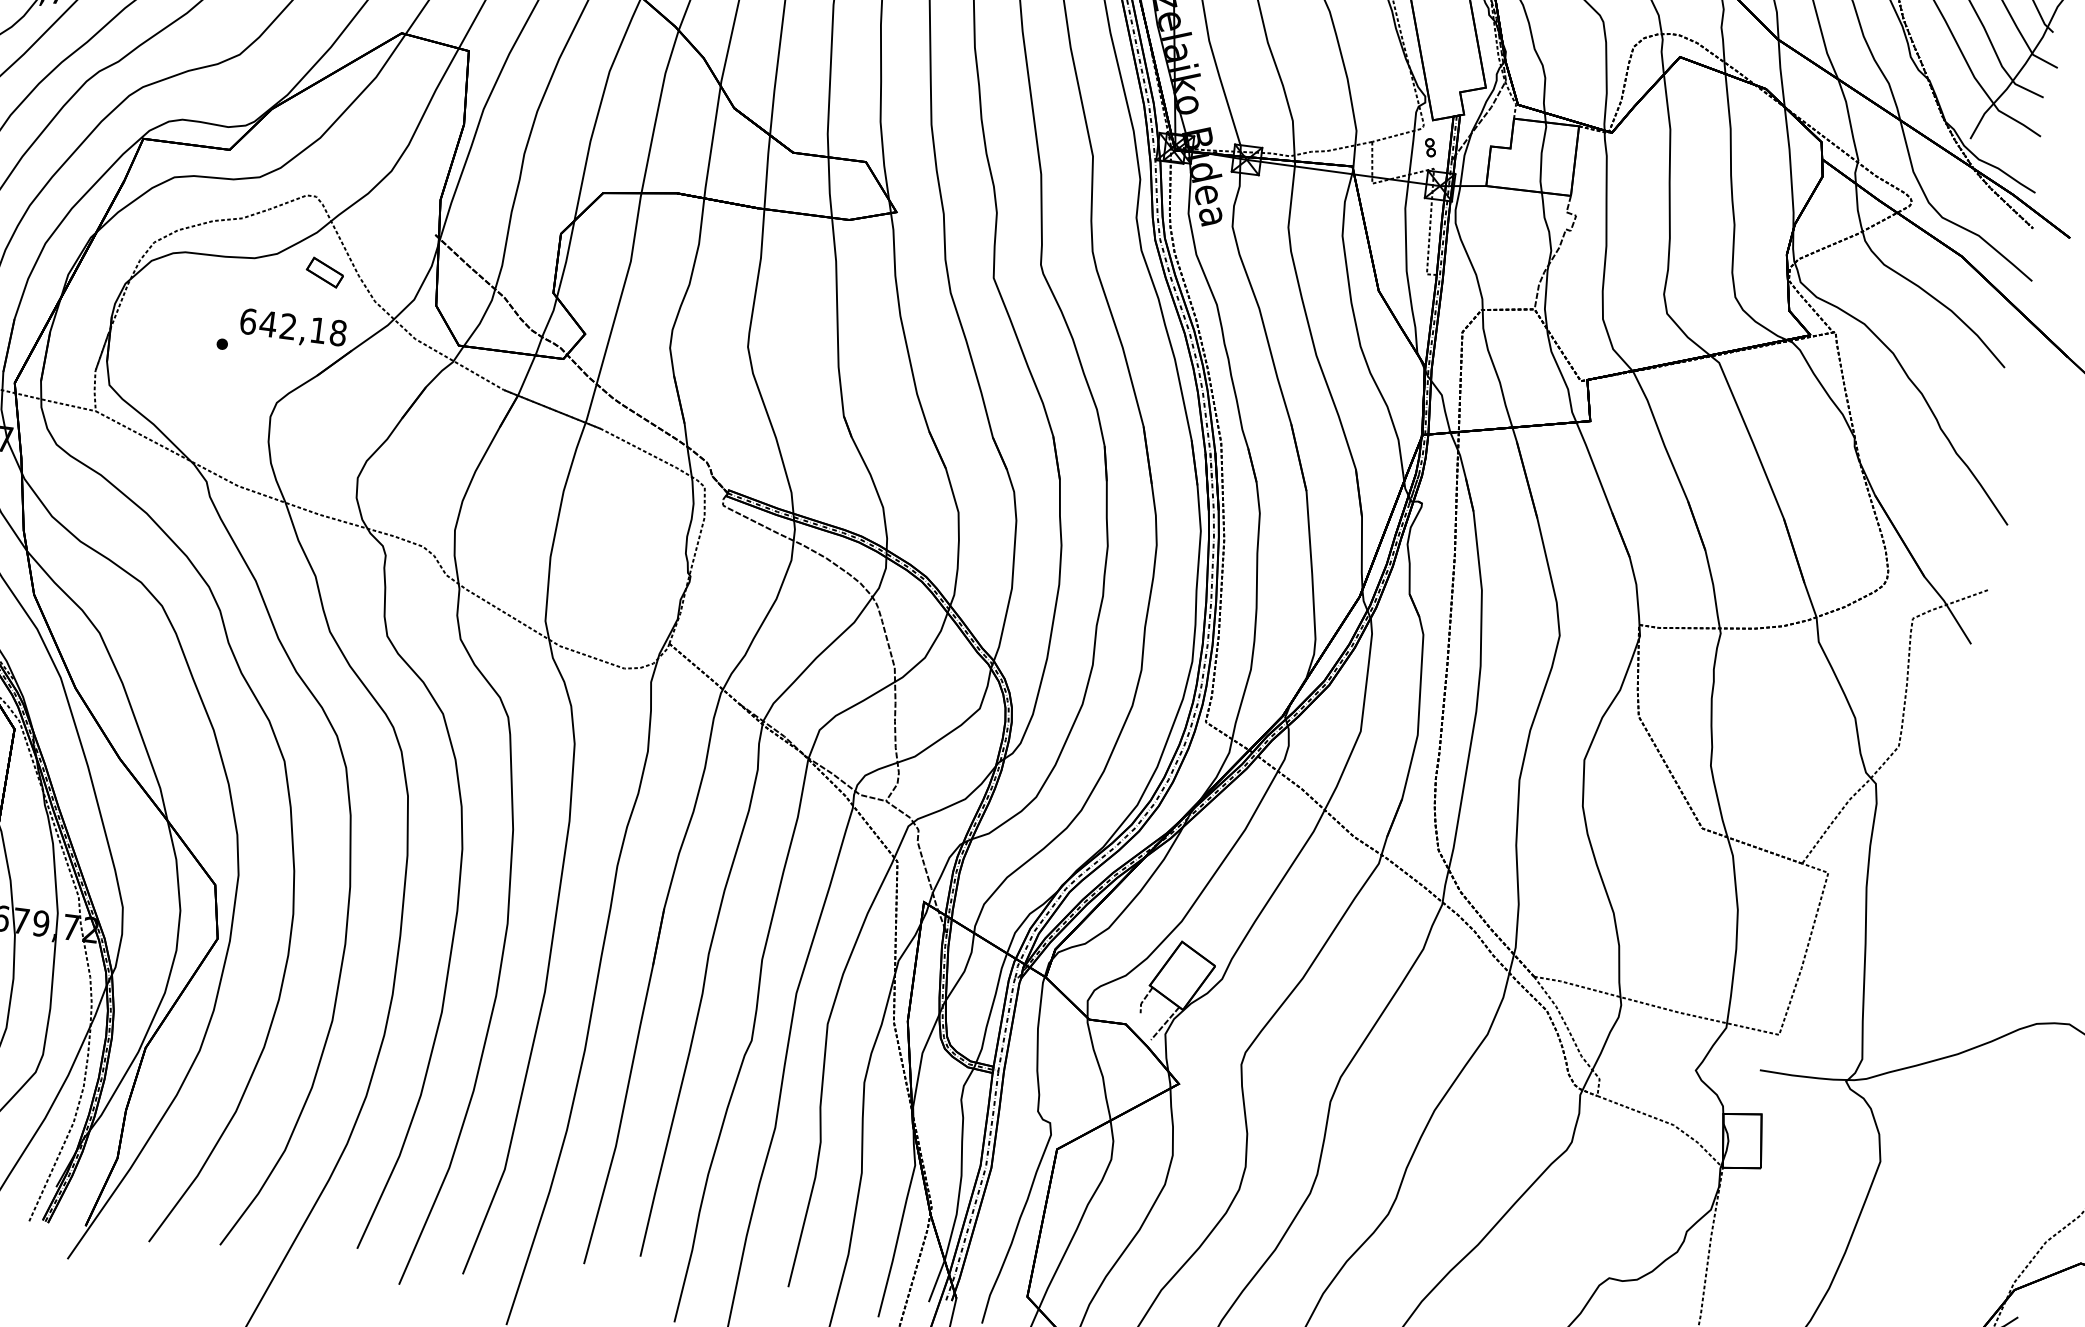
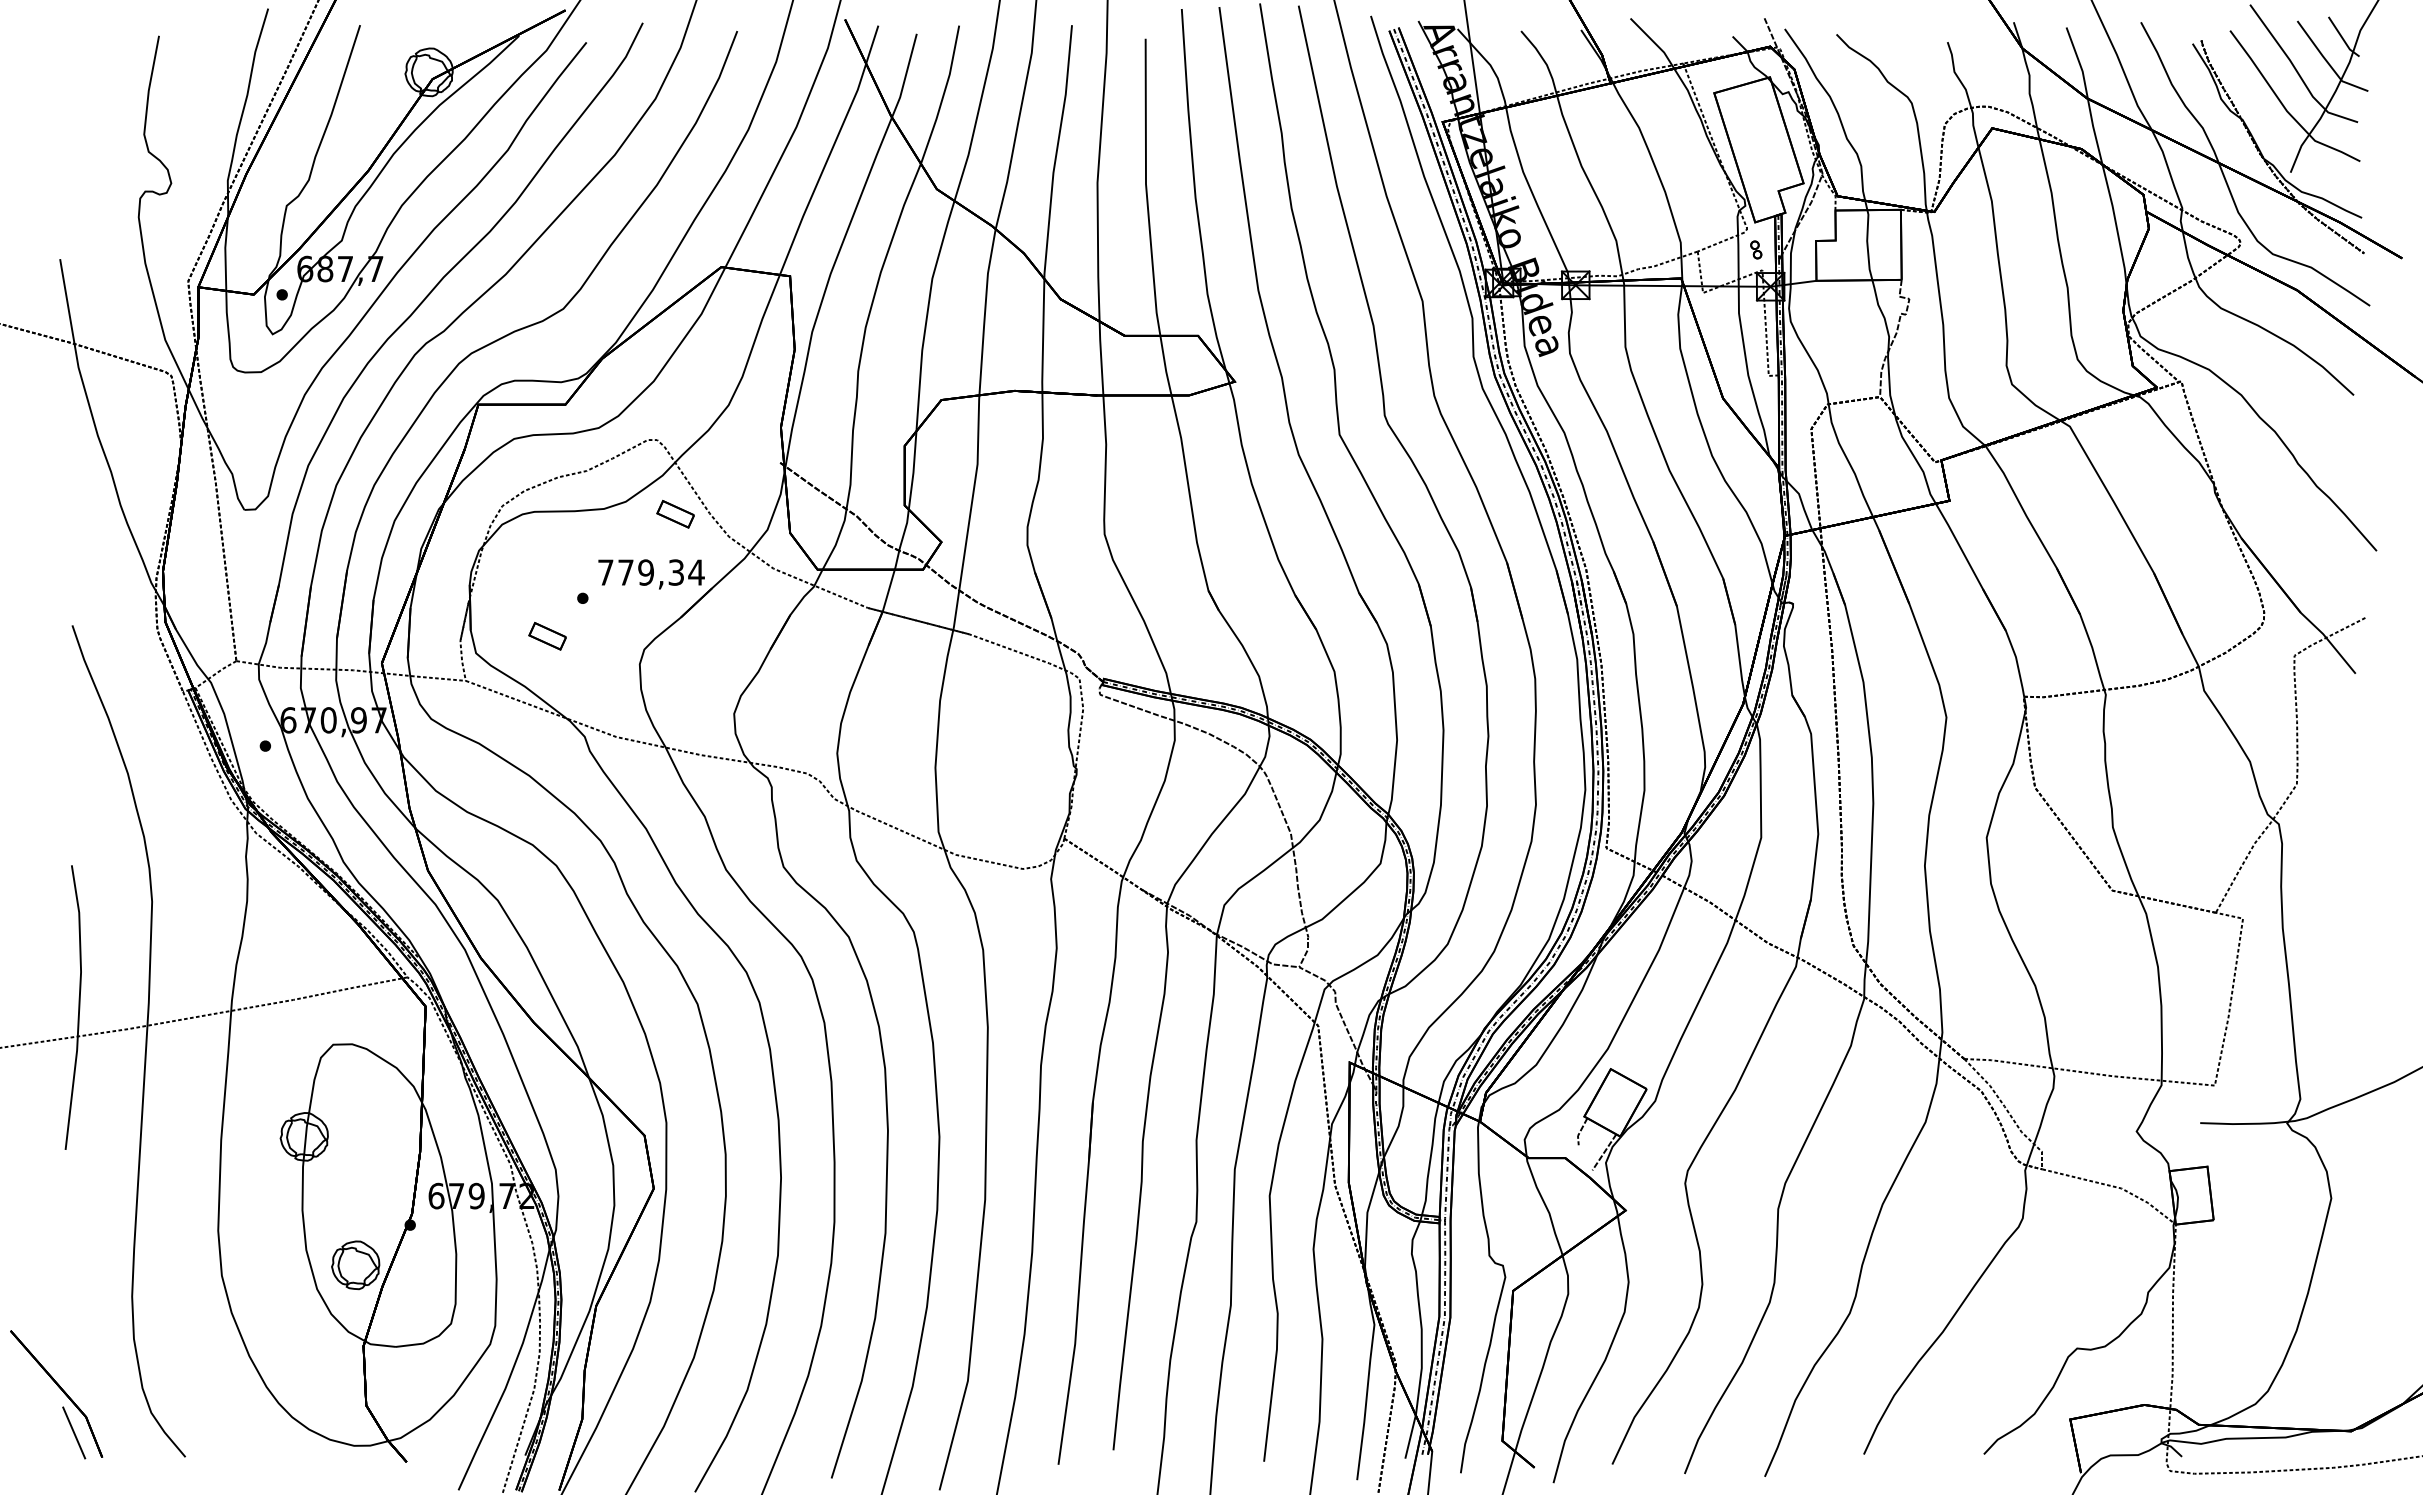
text: (293, 327) -> (651, 572), 642,18 -> 779,34
part: (182, 376) -> (547, 635), added

